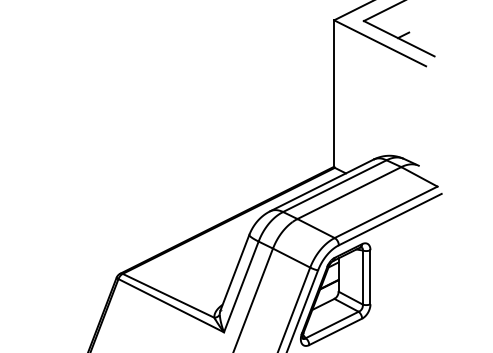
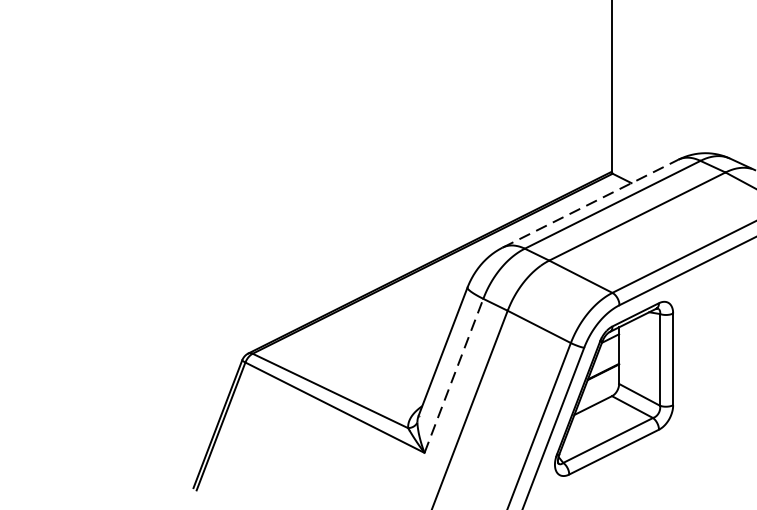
line: (321, 185) -> (590, 203), solid -> dashed
line: (241, 286) -> (454, 375), solid -> dashed

